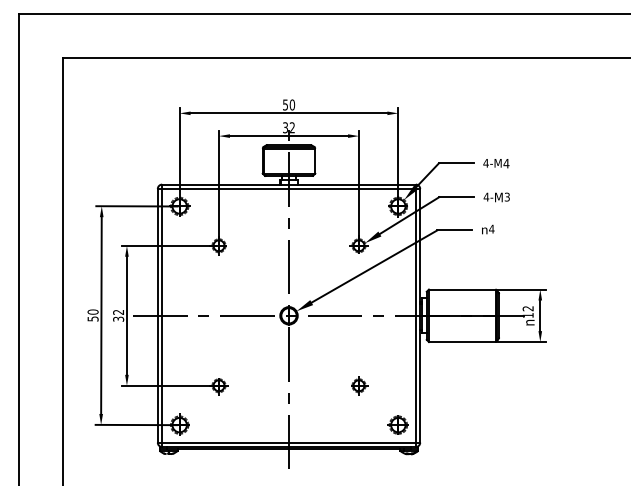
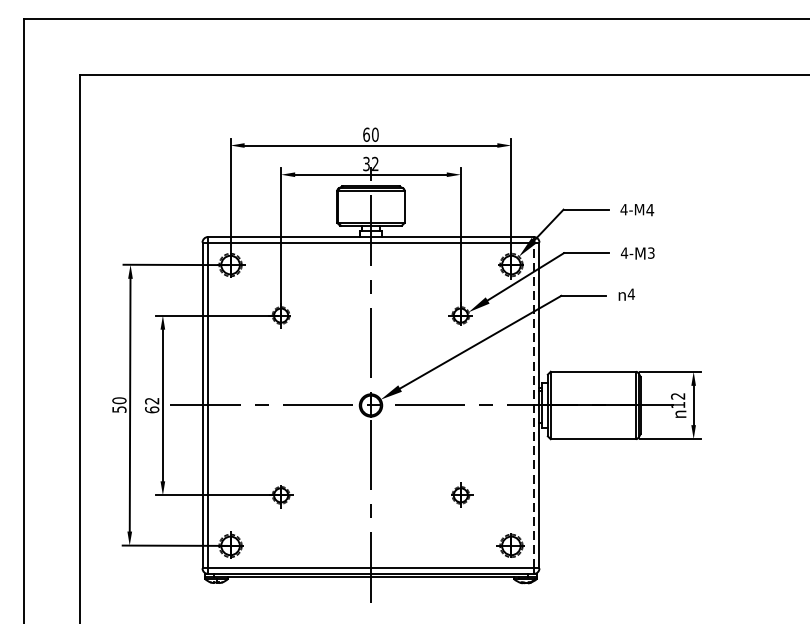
text: (285, 104) -> (366, 134), 50 -> 60
line: (415, 315) -> (533, 405), solid -> dashed
text: (118, 318) -> (152, 408), 32 -> 62

